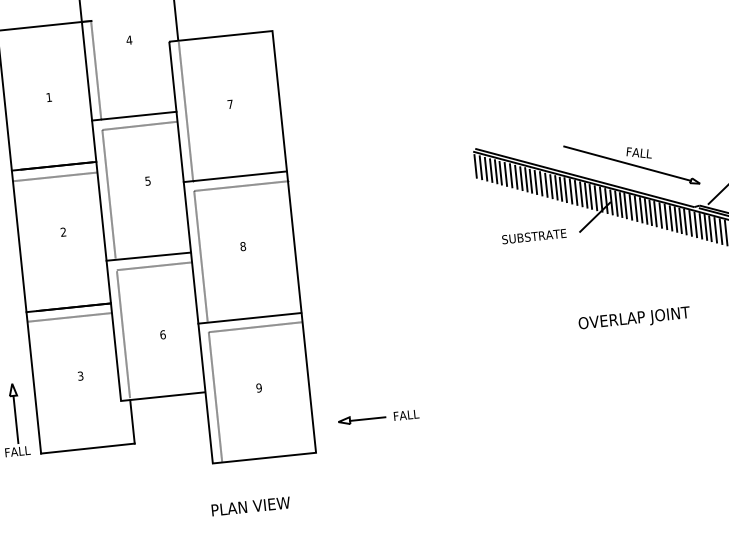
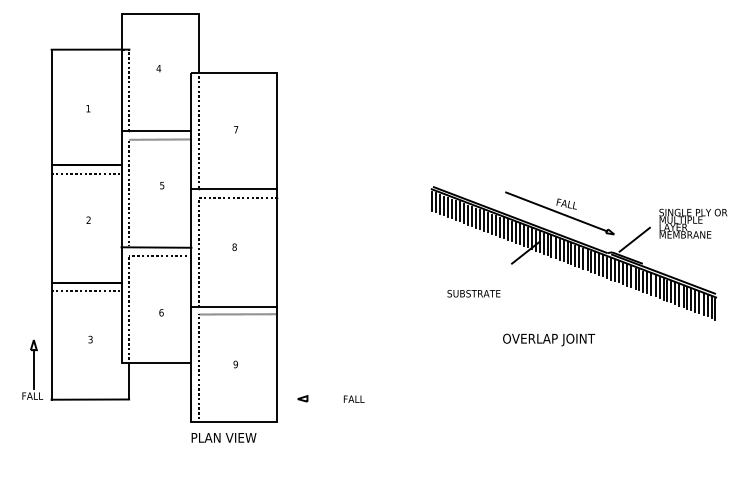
text: (533, 236) -> (473, 293), moved
line: (367, 419) -> (321, 399), removed
text: (250, 506) -> (223, 437), moved

